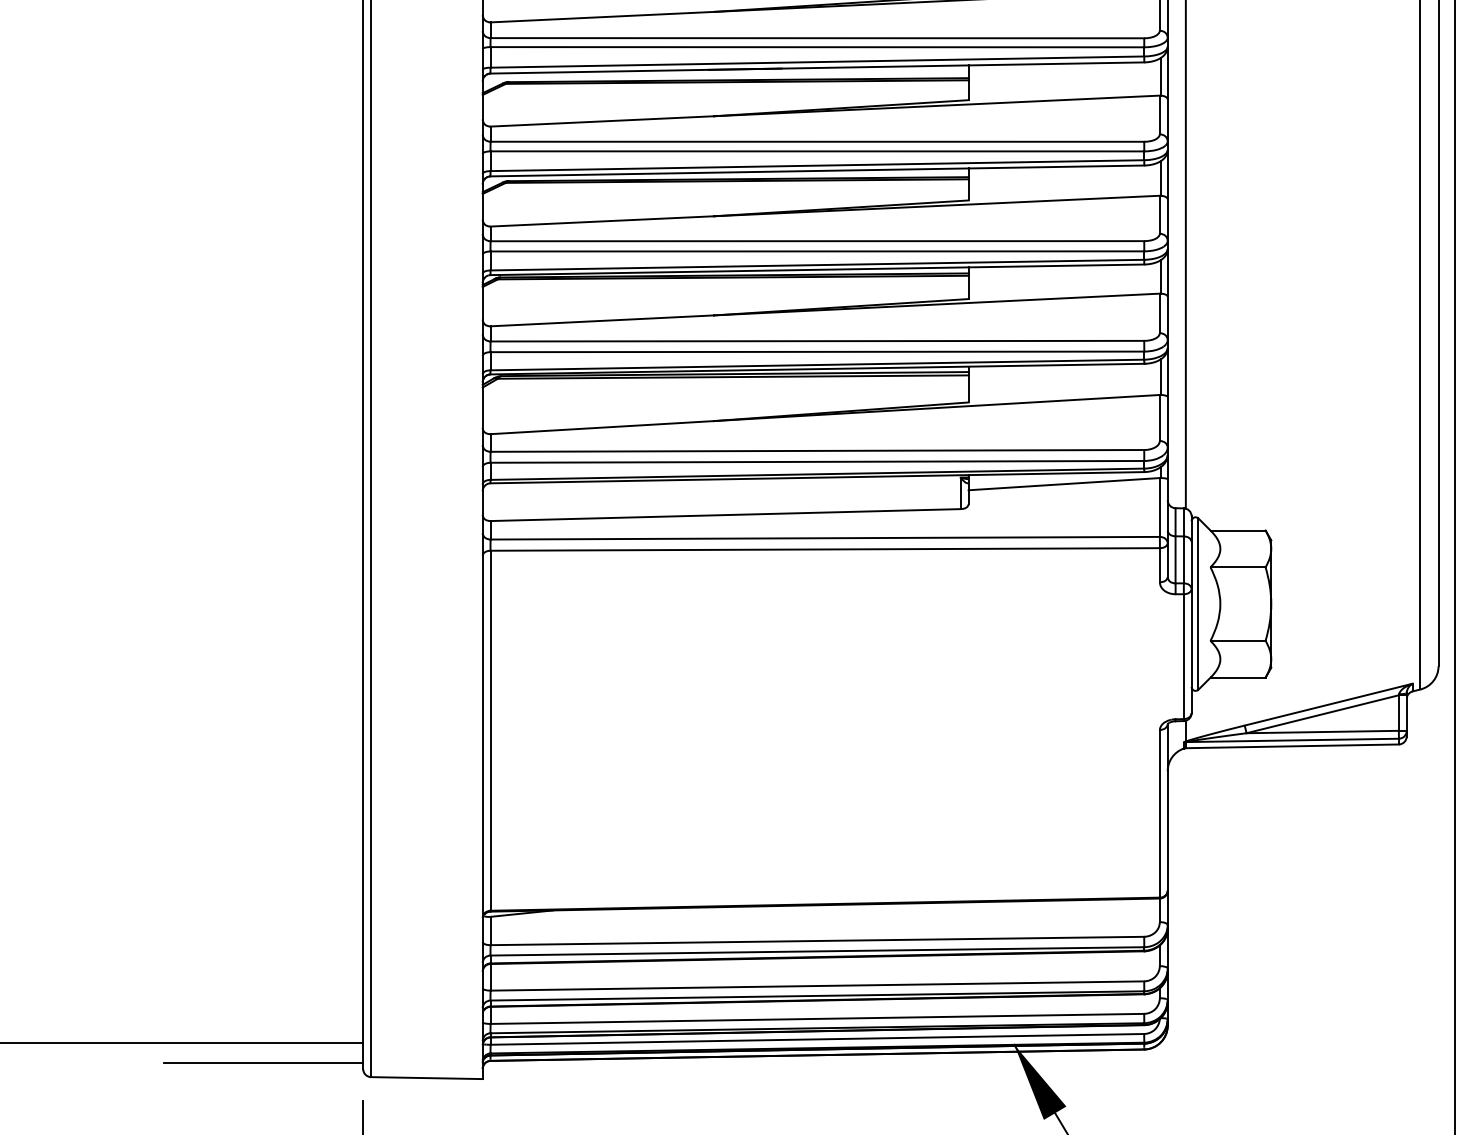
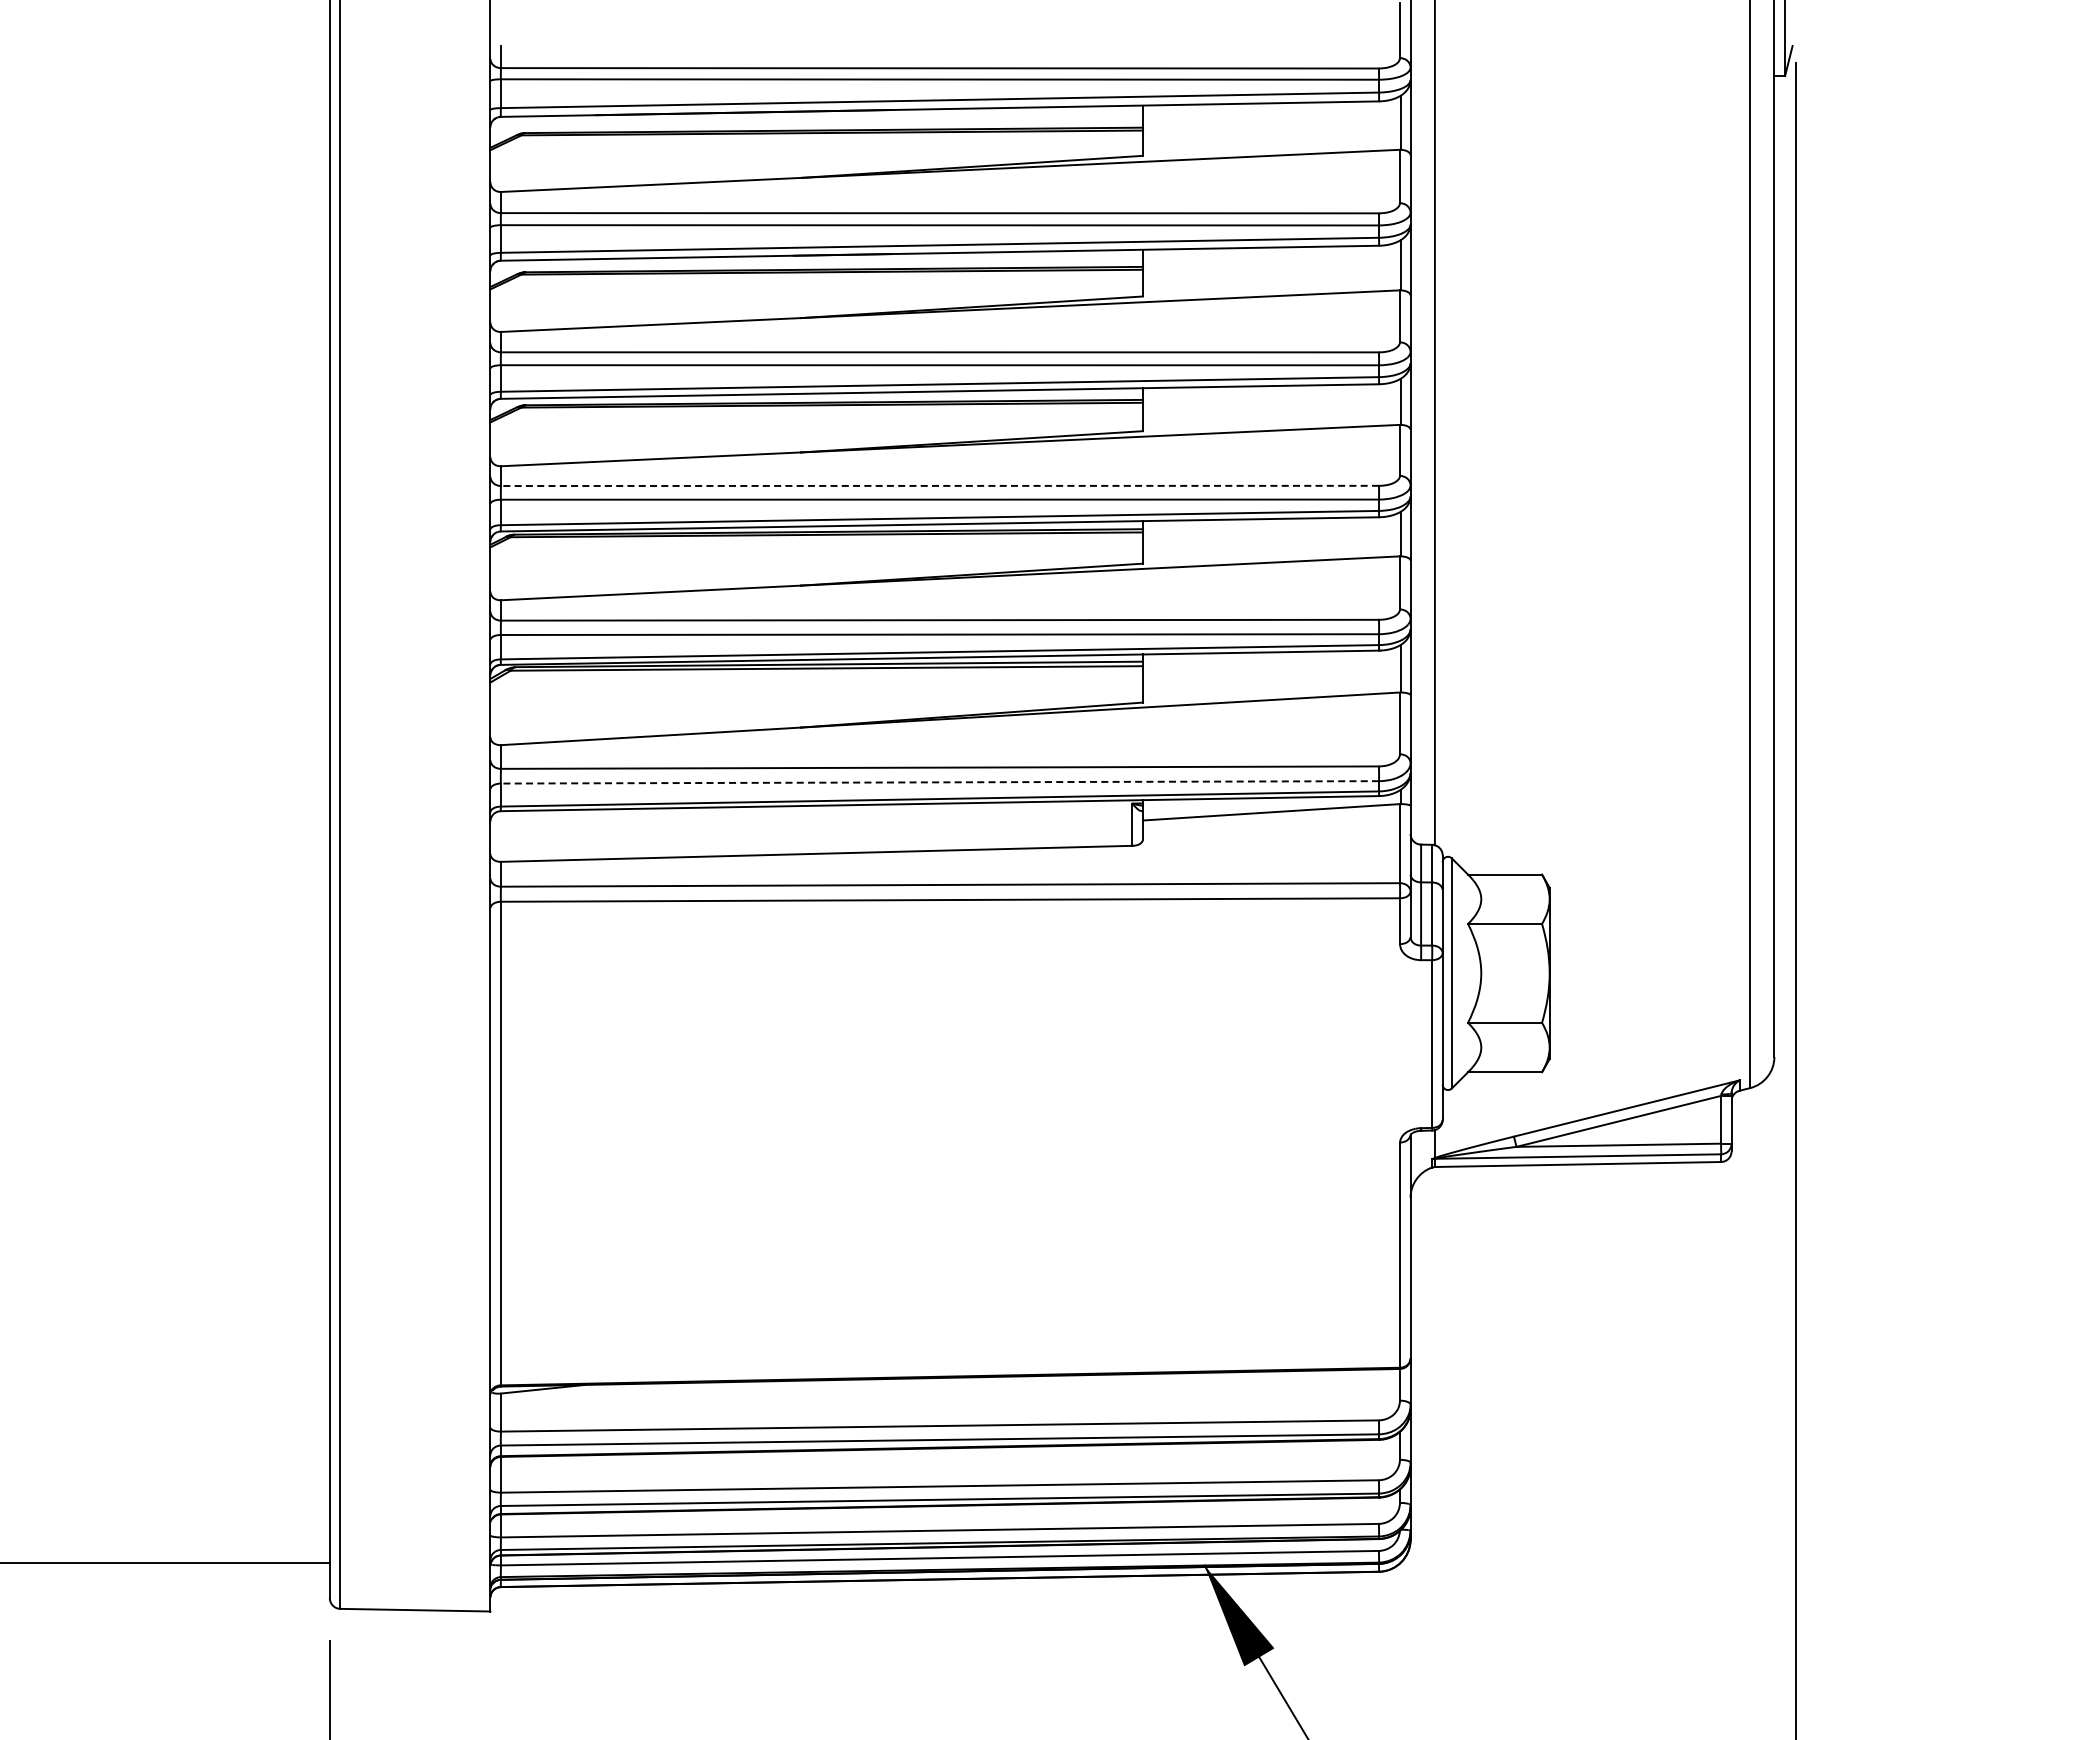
line: (817, 240) -> (939, 485), solid -> dashed
line: (817, 461) -> (939, 782), solid -> dashed
line: (263, 1063) -> (195, 1590), removed

